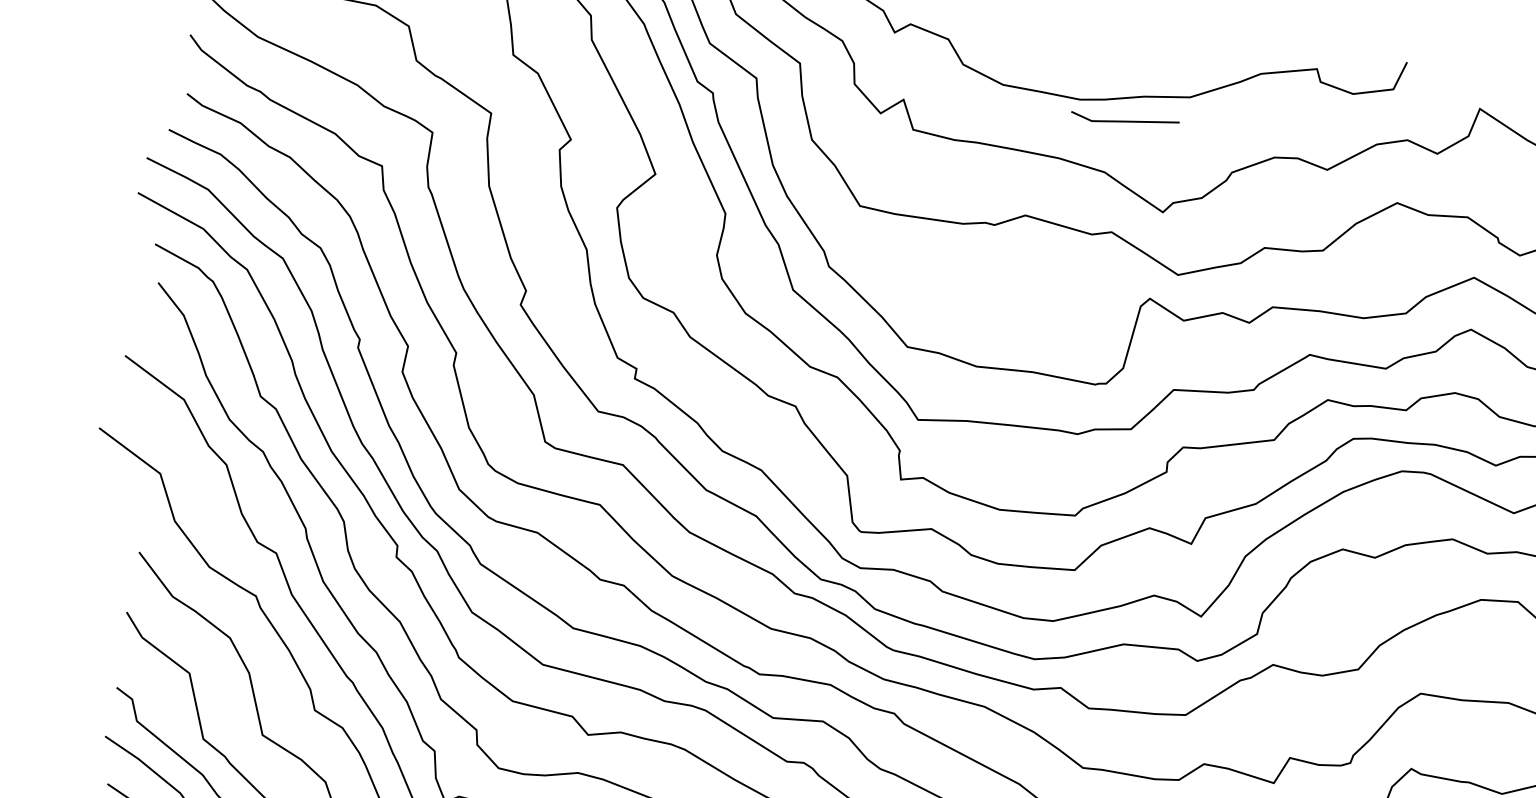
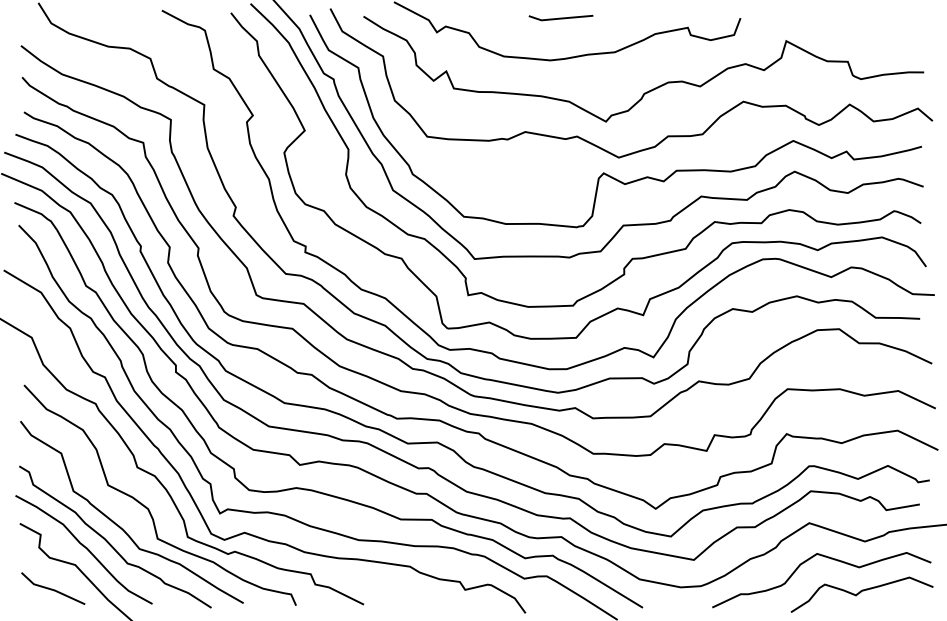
line: (1124, 121) -> (560, 18), moved

